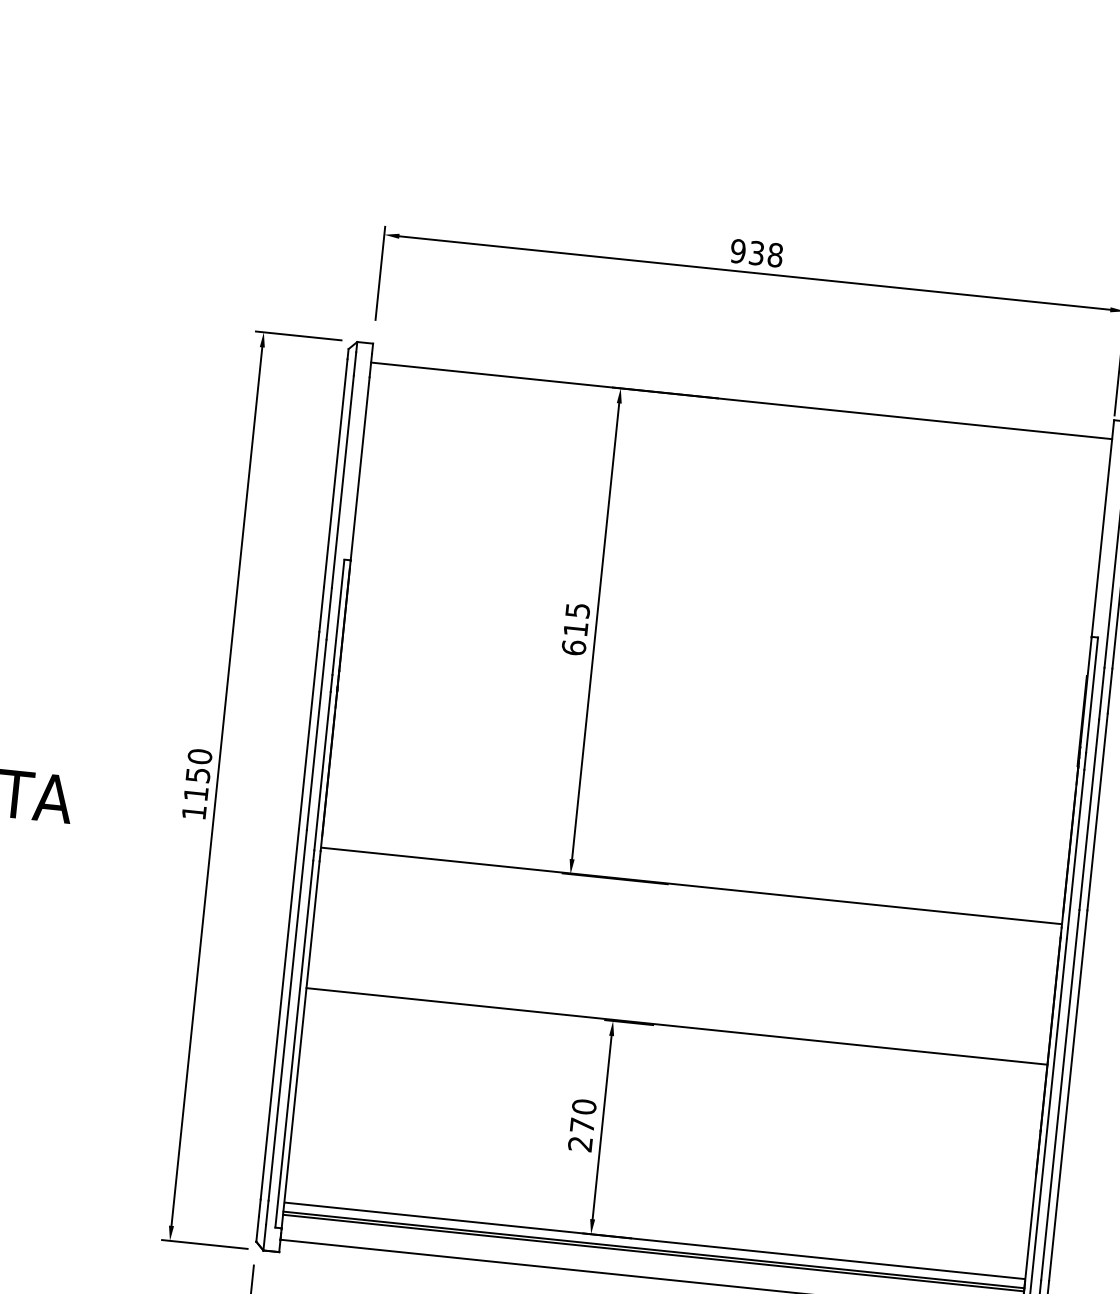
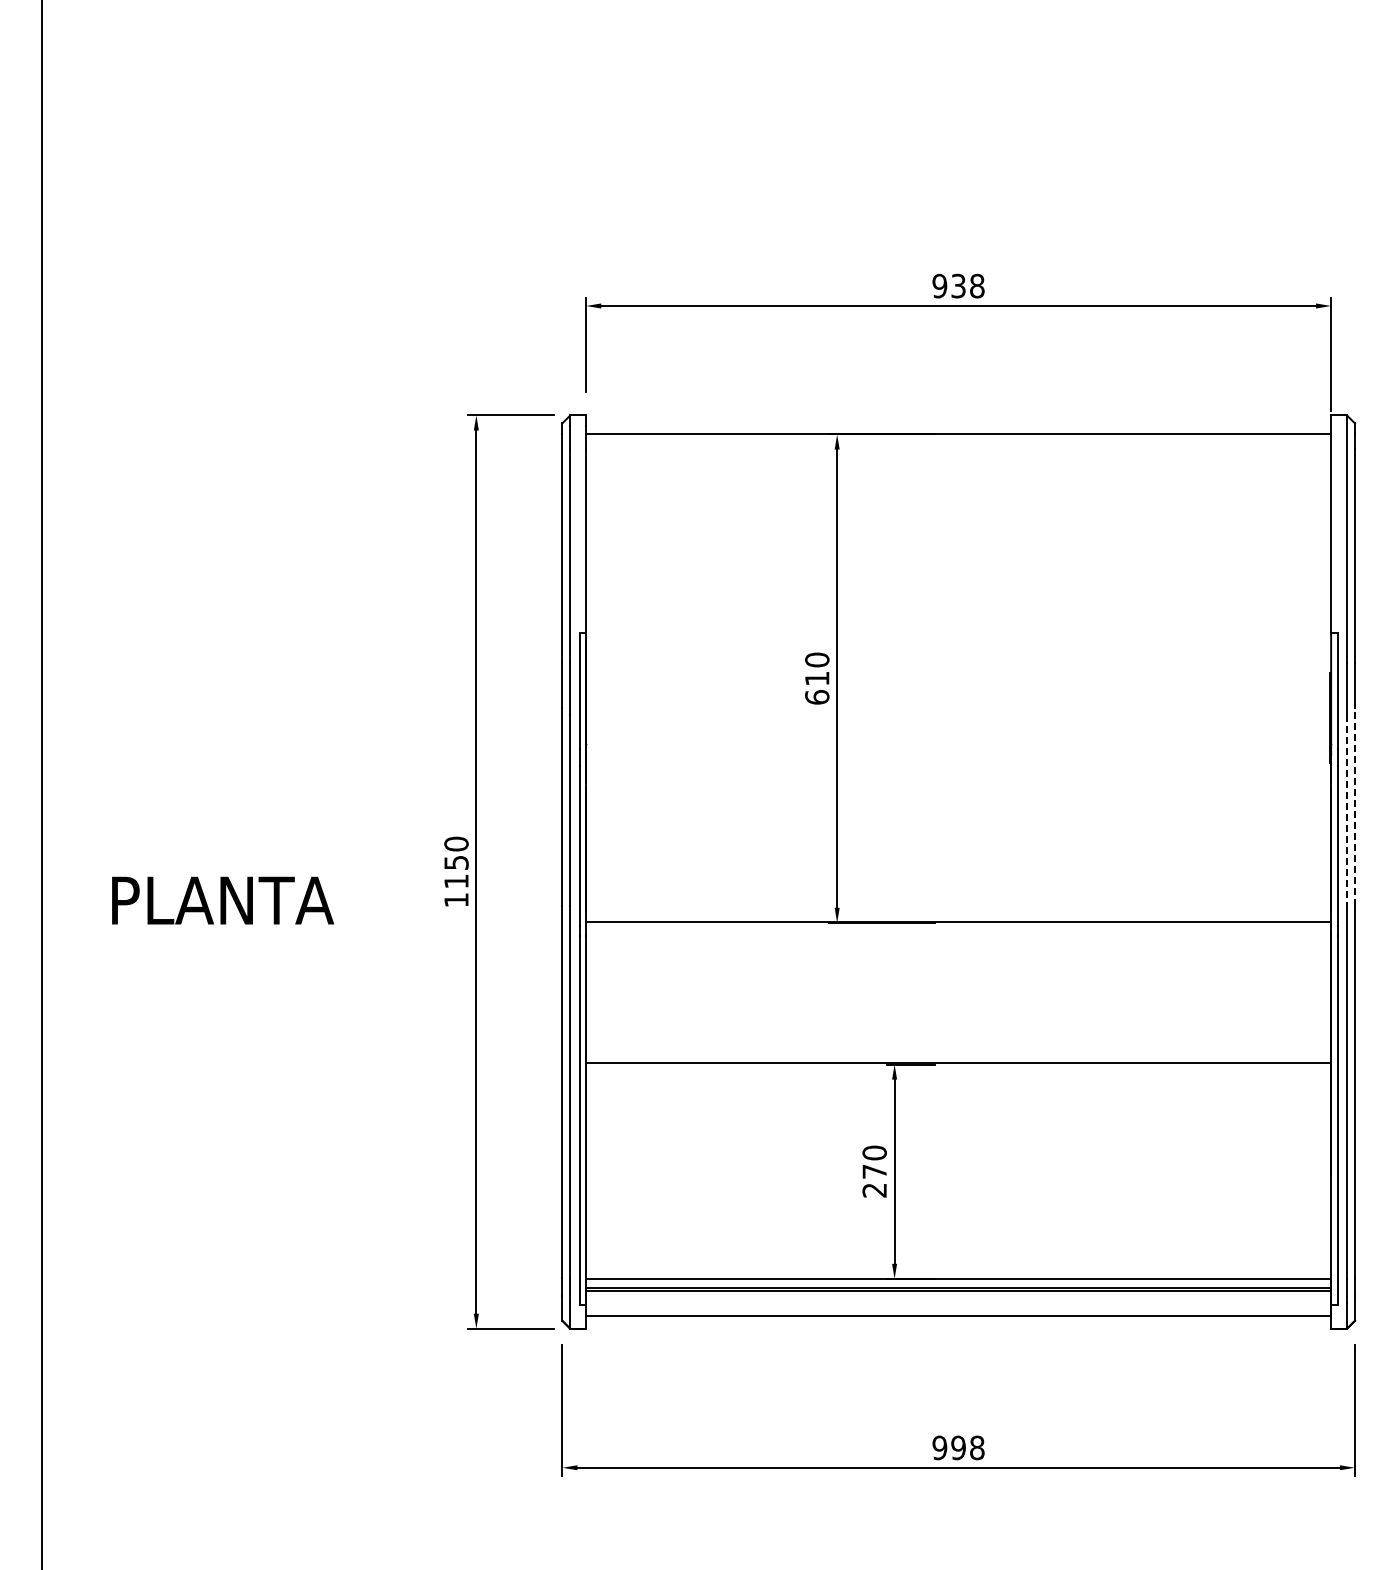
text: (578, 610) -> (817, 659), 615 -> 610
line: (1097, 811) -> (1354, 806), solid -> dashed
line: (1089, 814) -> (1347, 810), solid -> dashed

